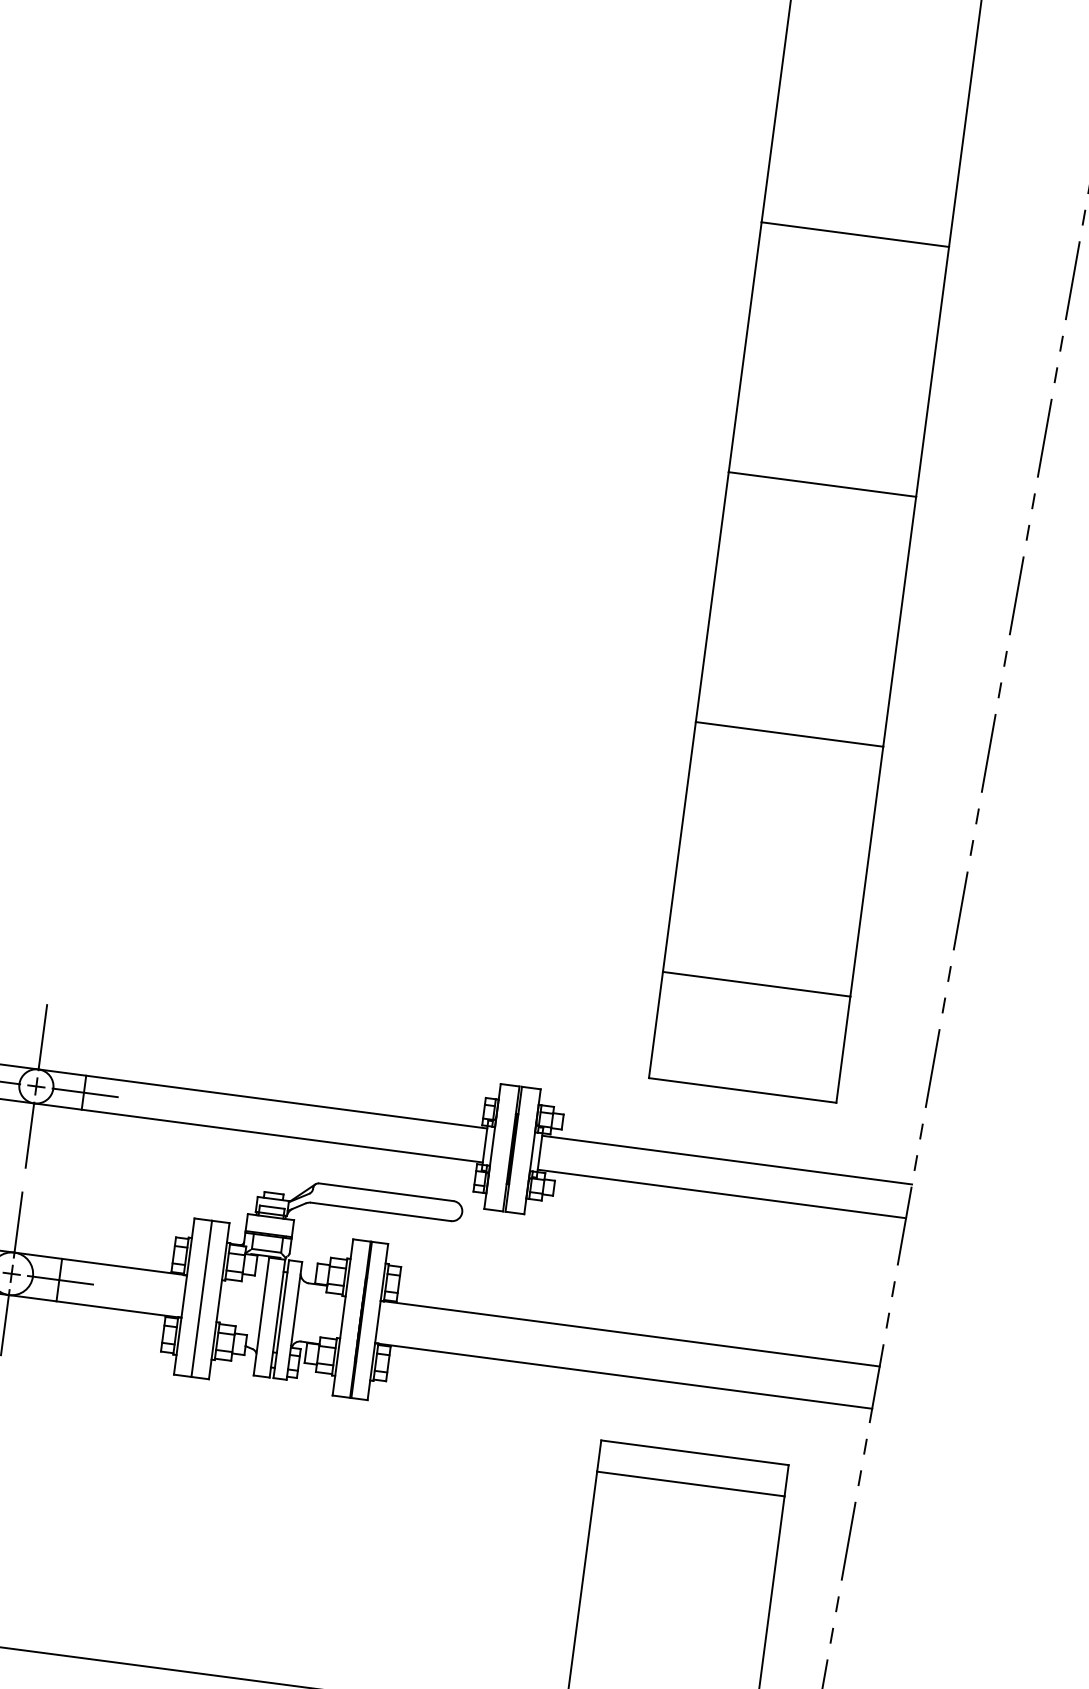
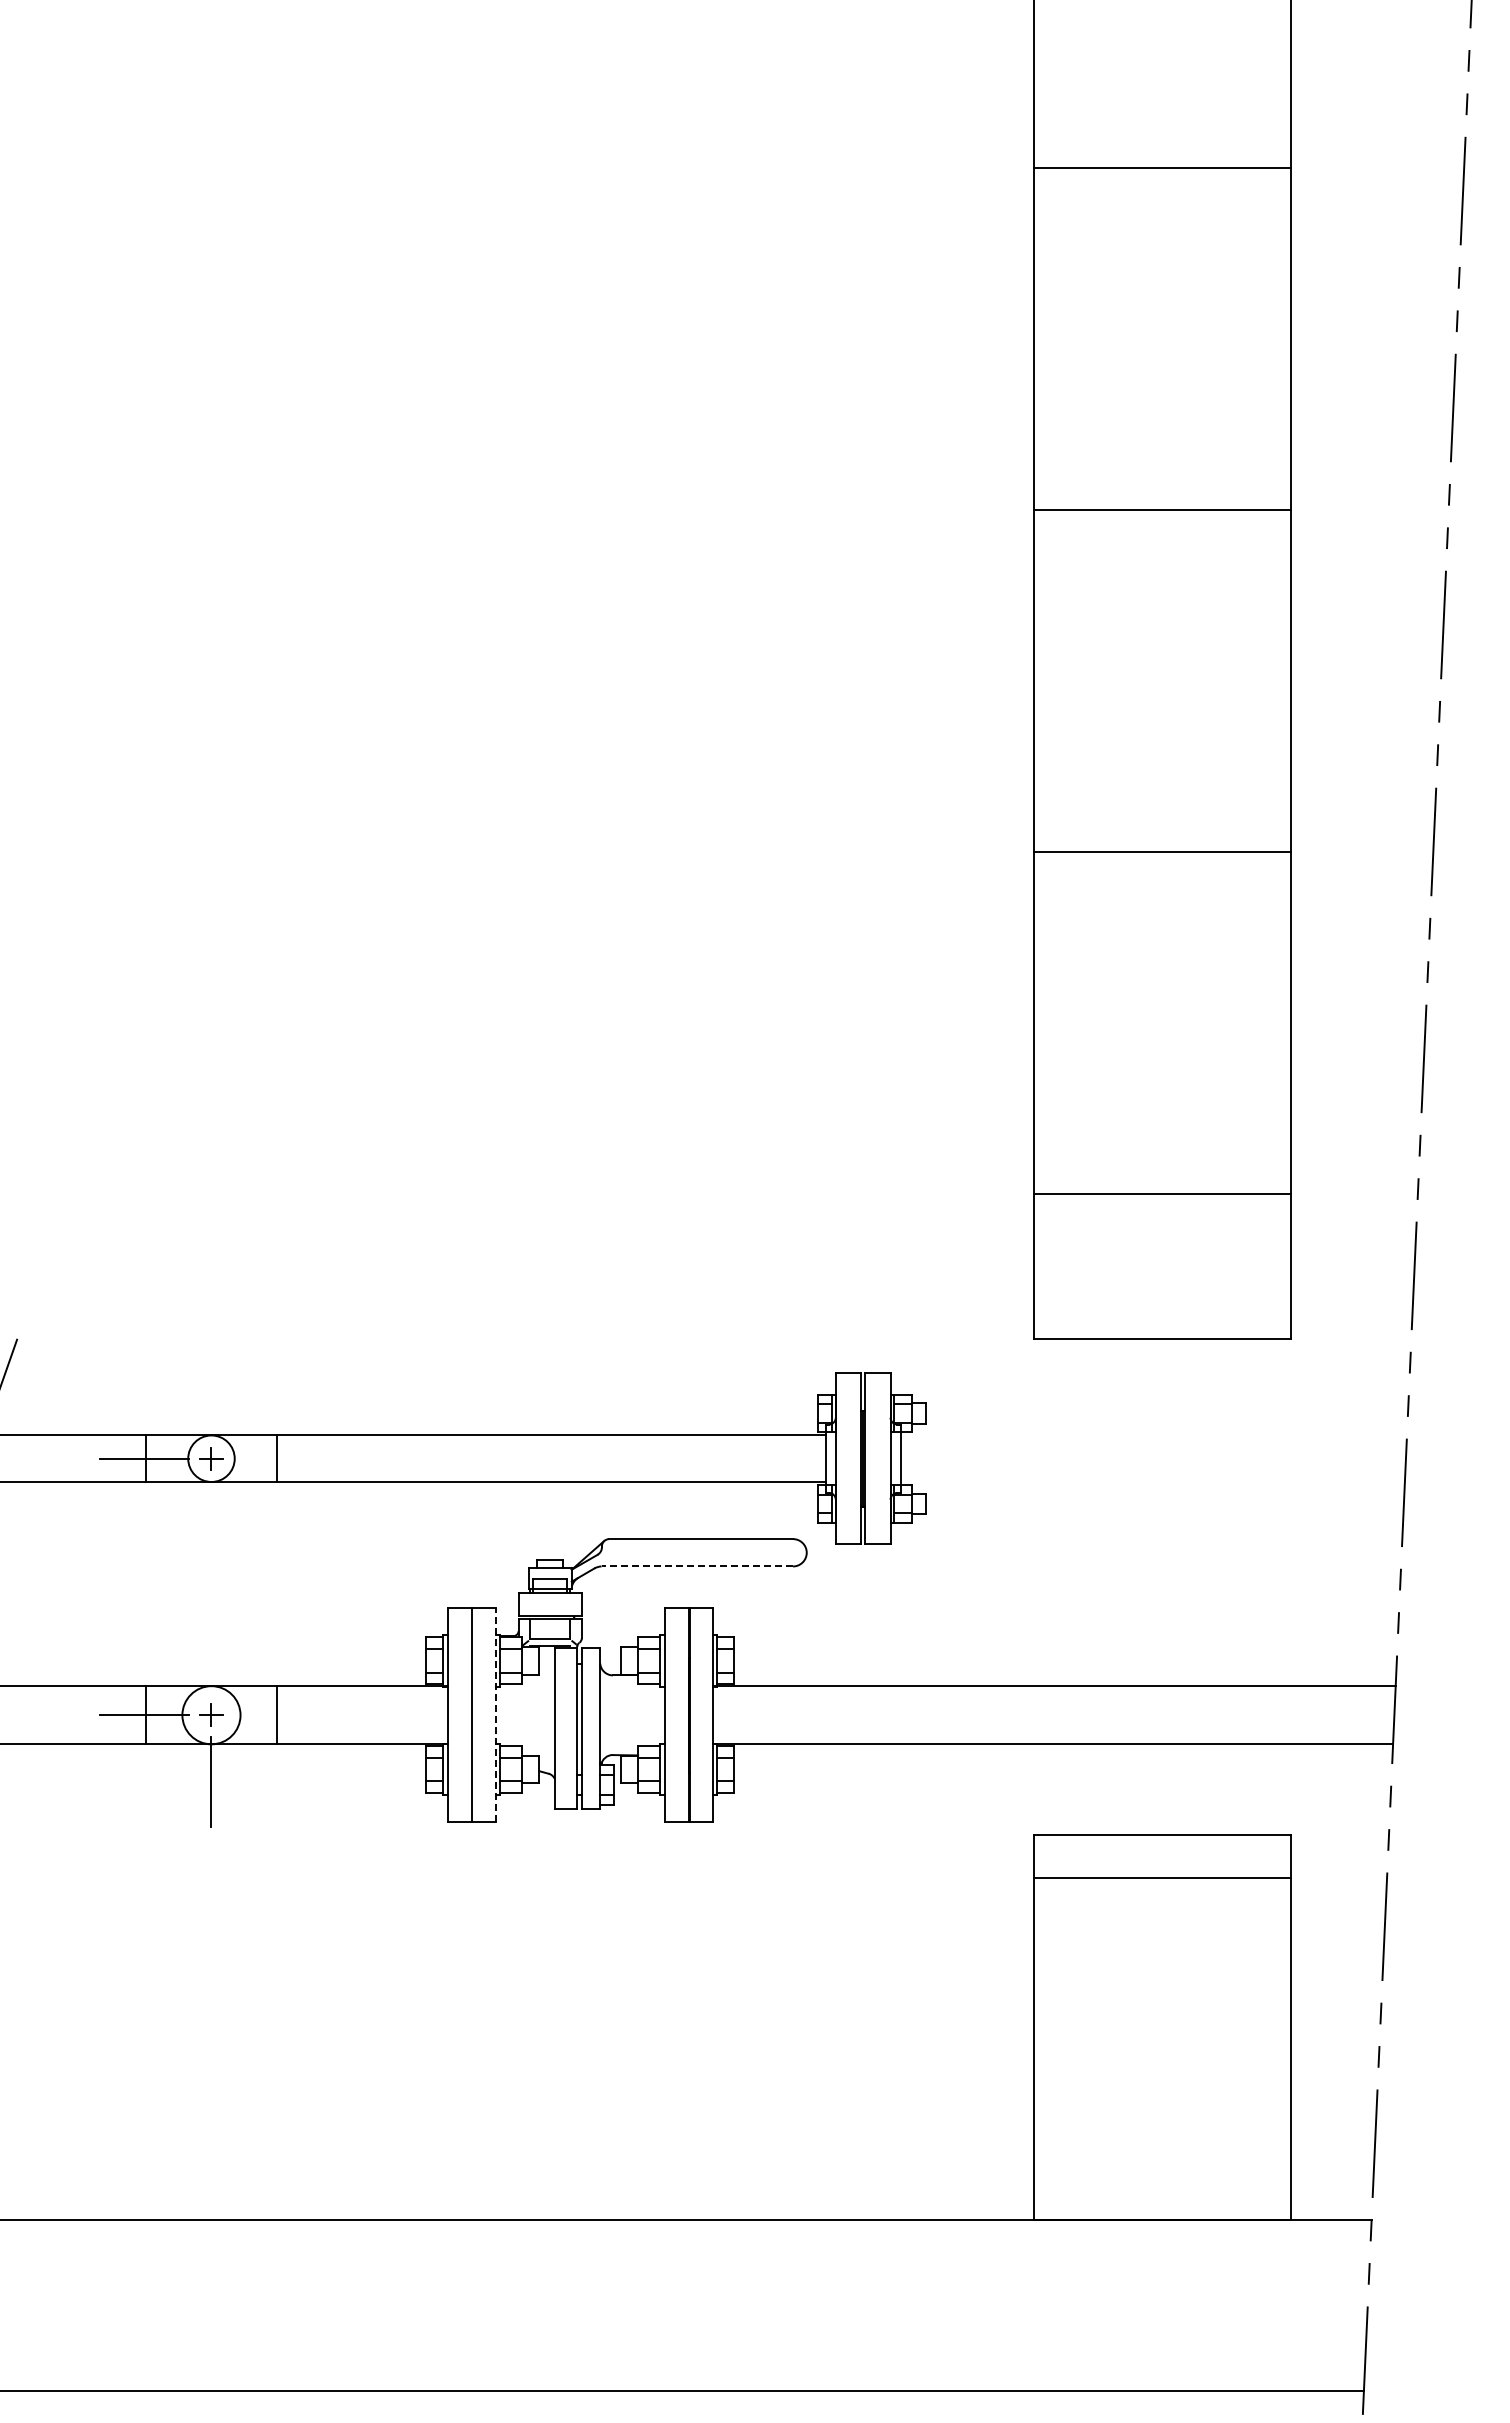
line: (42, 1037) -> (211, 1391), removed
line: (84, 1092) -> (277, 1458), removed
line: (29, 1135) -> (211, 1525), removed
line: (726, 1160) -> (1153, 1435), removed
line: (721, 1193) -> (1152, 1481), removed
line: (381, 1211) -> (697, 1566), solid -> dashed
line: (18, 1225) -> (211, 1648), removed
line: (59, 1280) -> (277, 1715), removed
line: (219, 1301) -> (495, 1715), solid -> dashed

